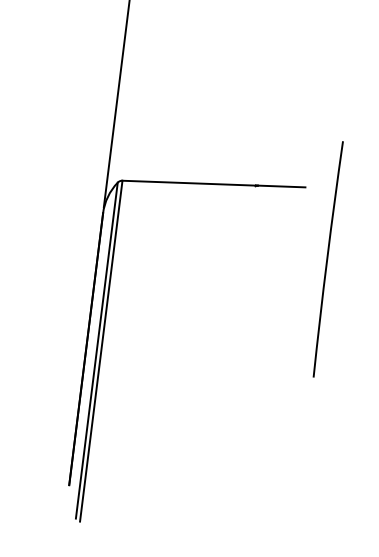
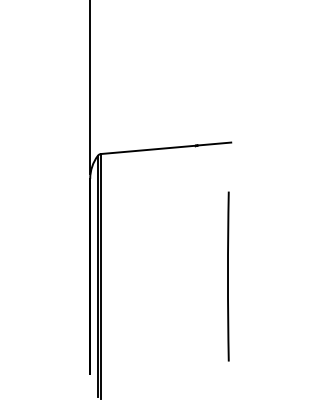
line: (327, 259) -> (228, 276), moved

